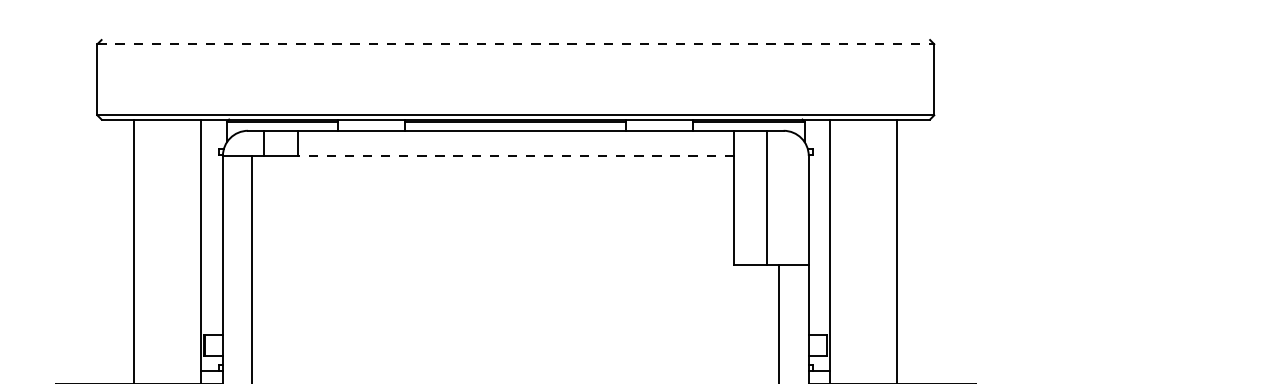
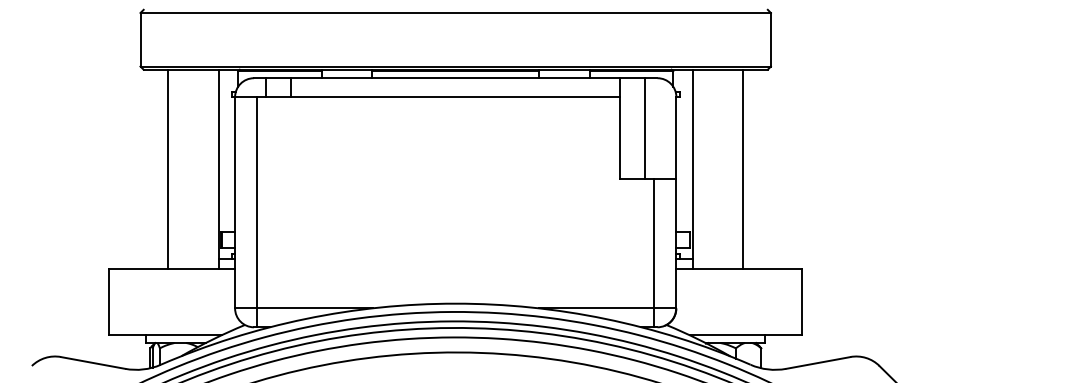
line: (516, 44) -> (456, 13), dashed -> solid
line: (515, 156) -> (455, 97), dashed -> solid

